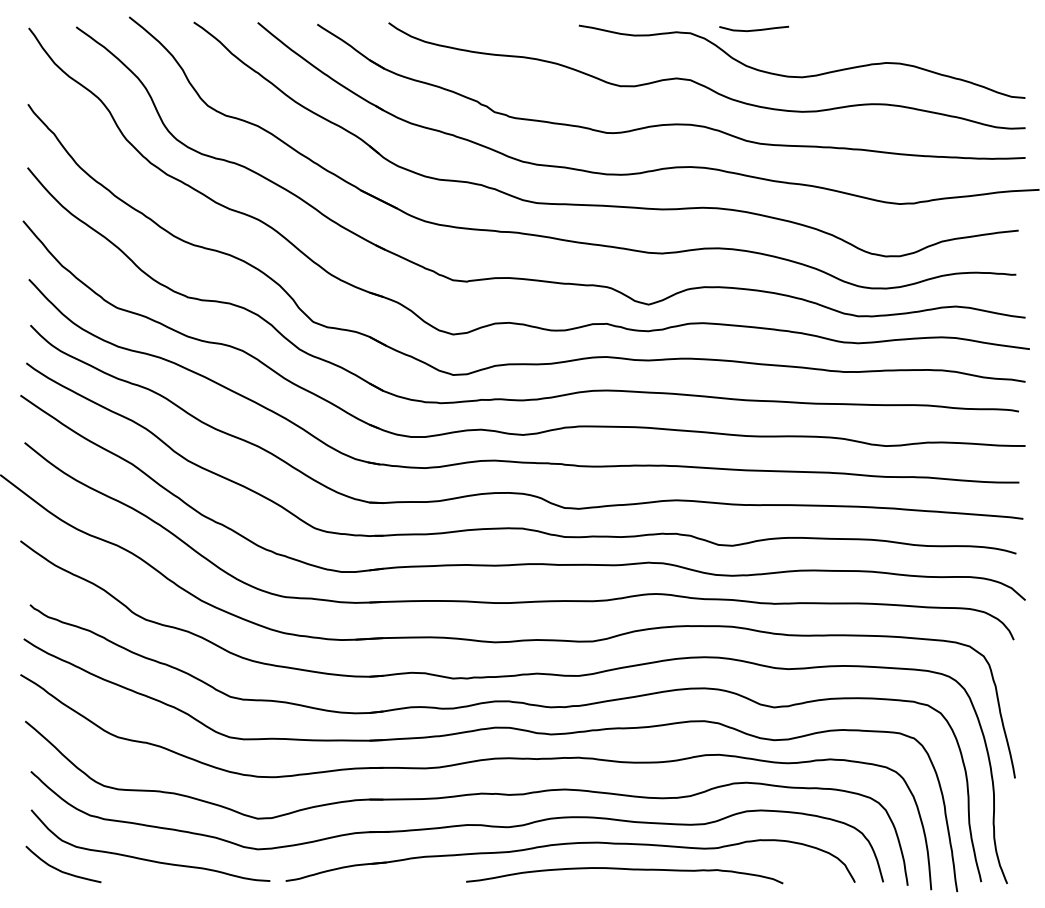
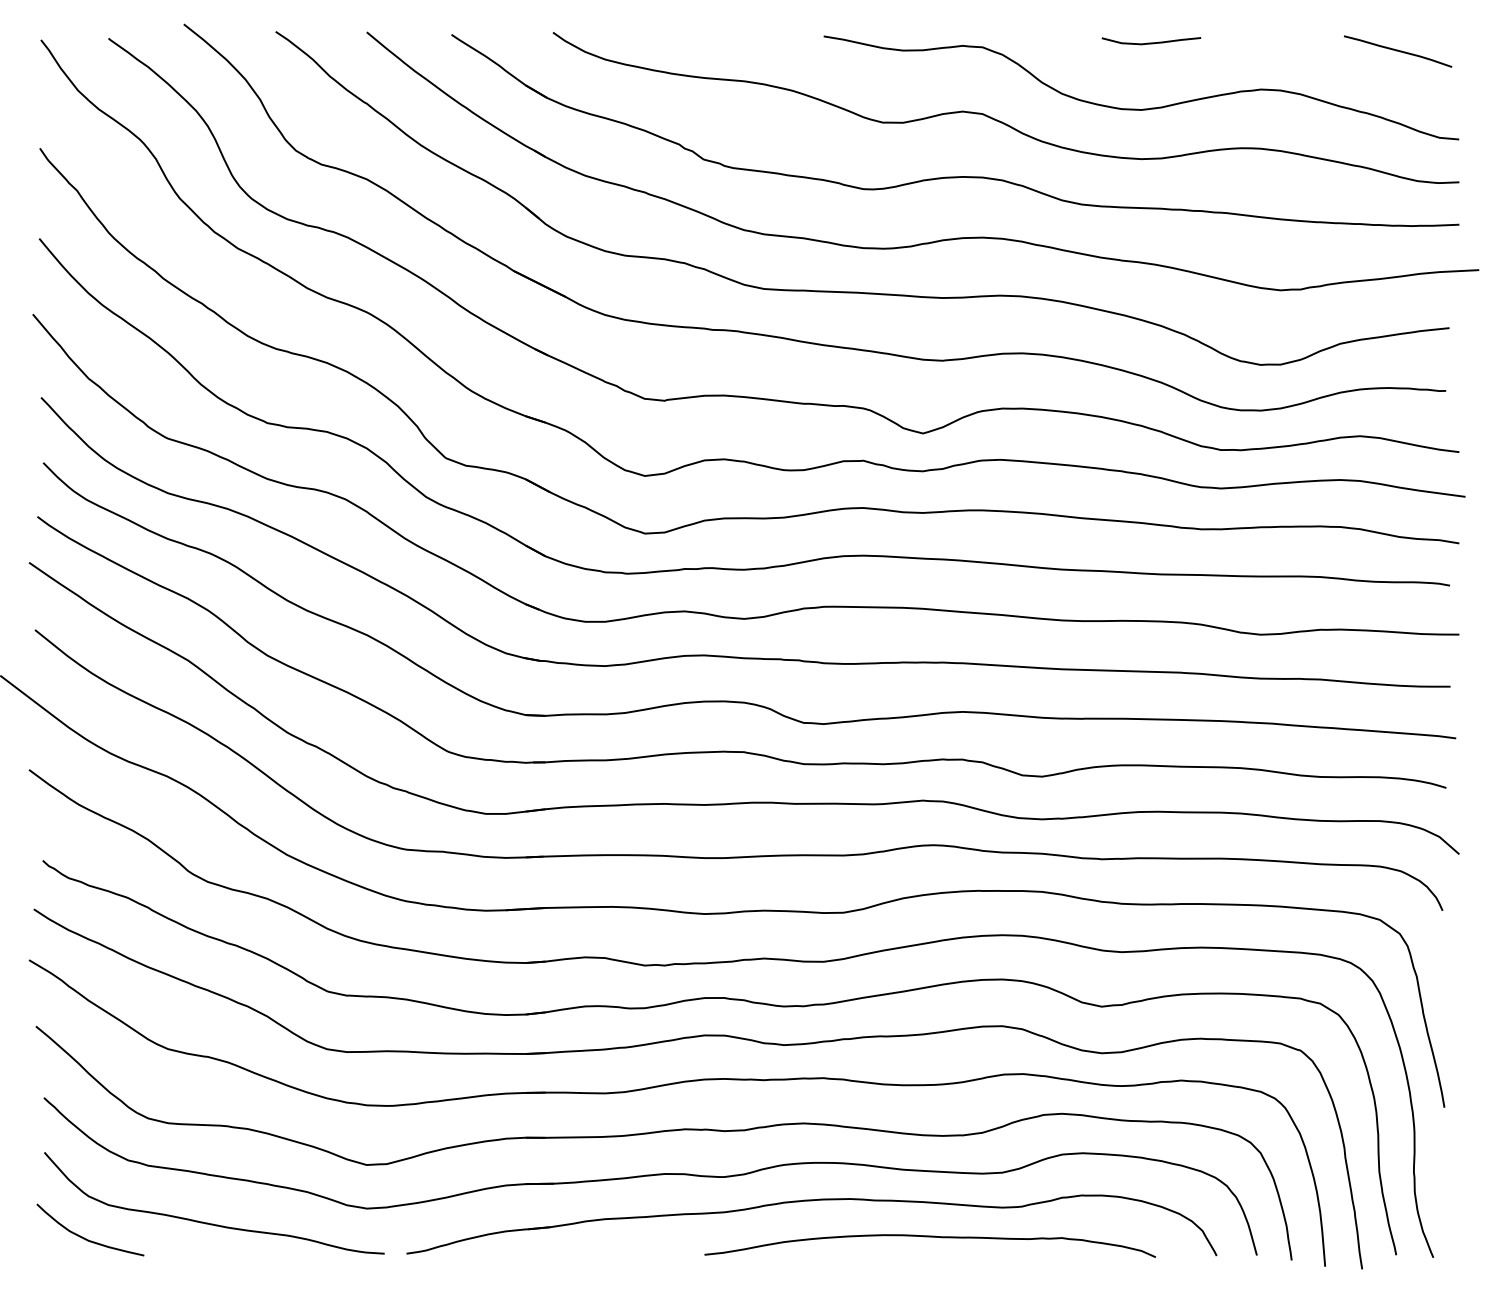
curve: (754, 29) -> (1151, 41), moved
curve: (982, 35) -> (1398, 50), added
curve: (624, 869) -> (929, 1237), moved

